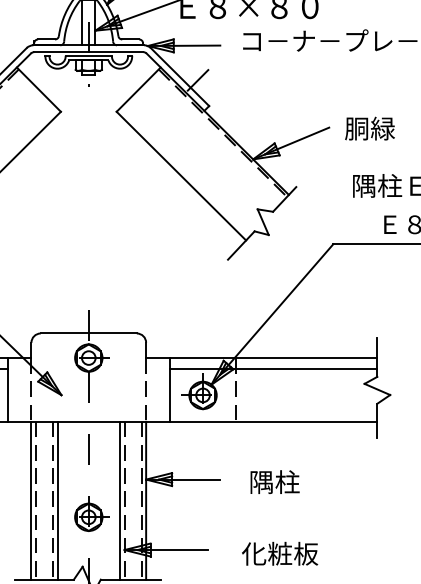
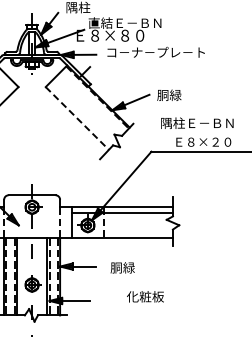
line: (181, 176) -> (77, 118), solid -> dashed
text: (273, 481) -> (122, 267), 隅柱 -> 胴緑
text: (280, 553) -> (145, 296), moved

